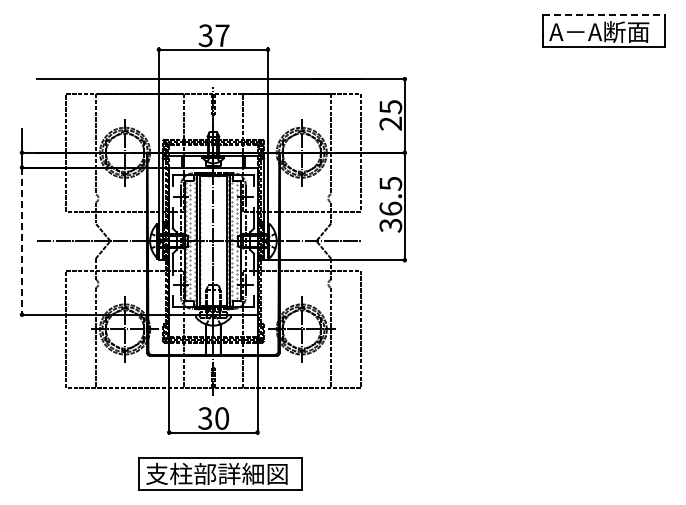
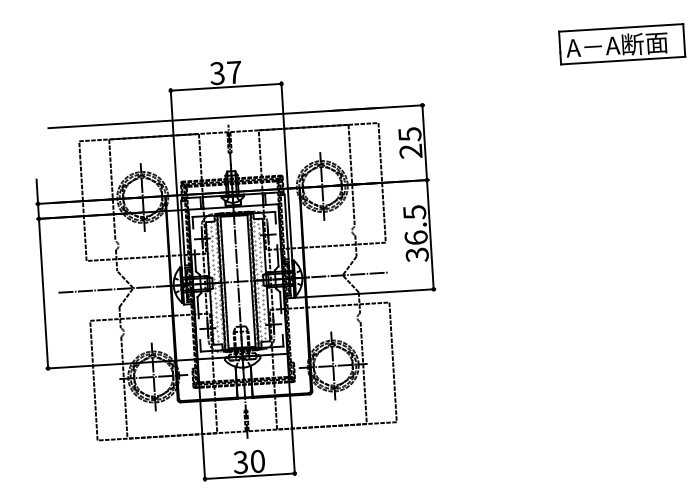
line: (604, 15) -> (621, 28), dashed -> solid
line: (22, 241) -> (44, 294), dashed -> solid

